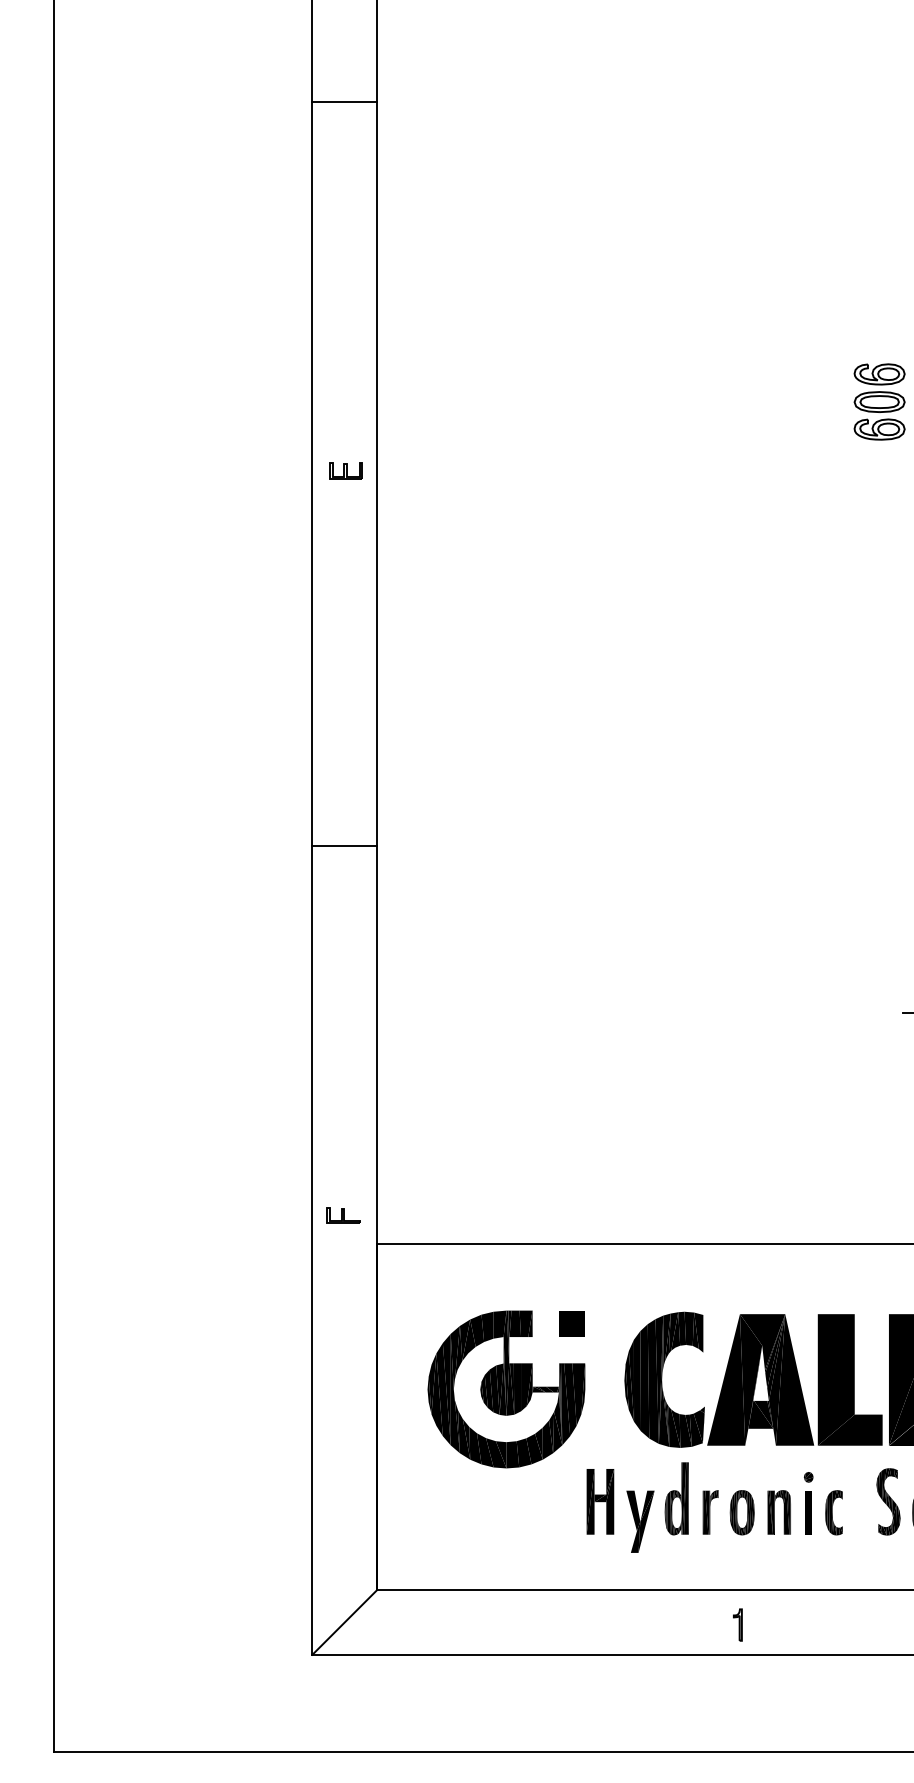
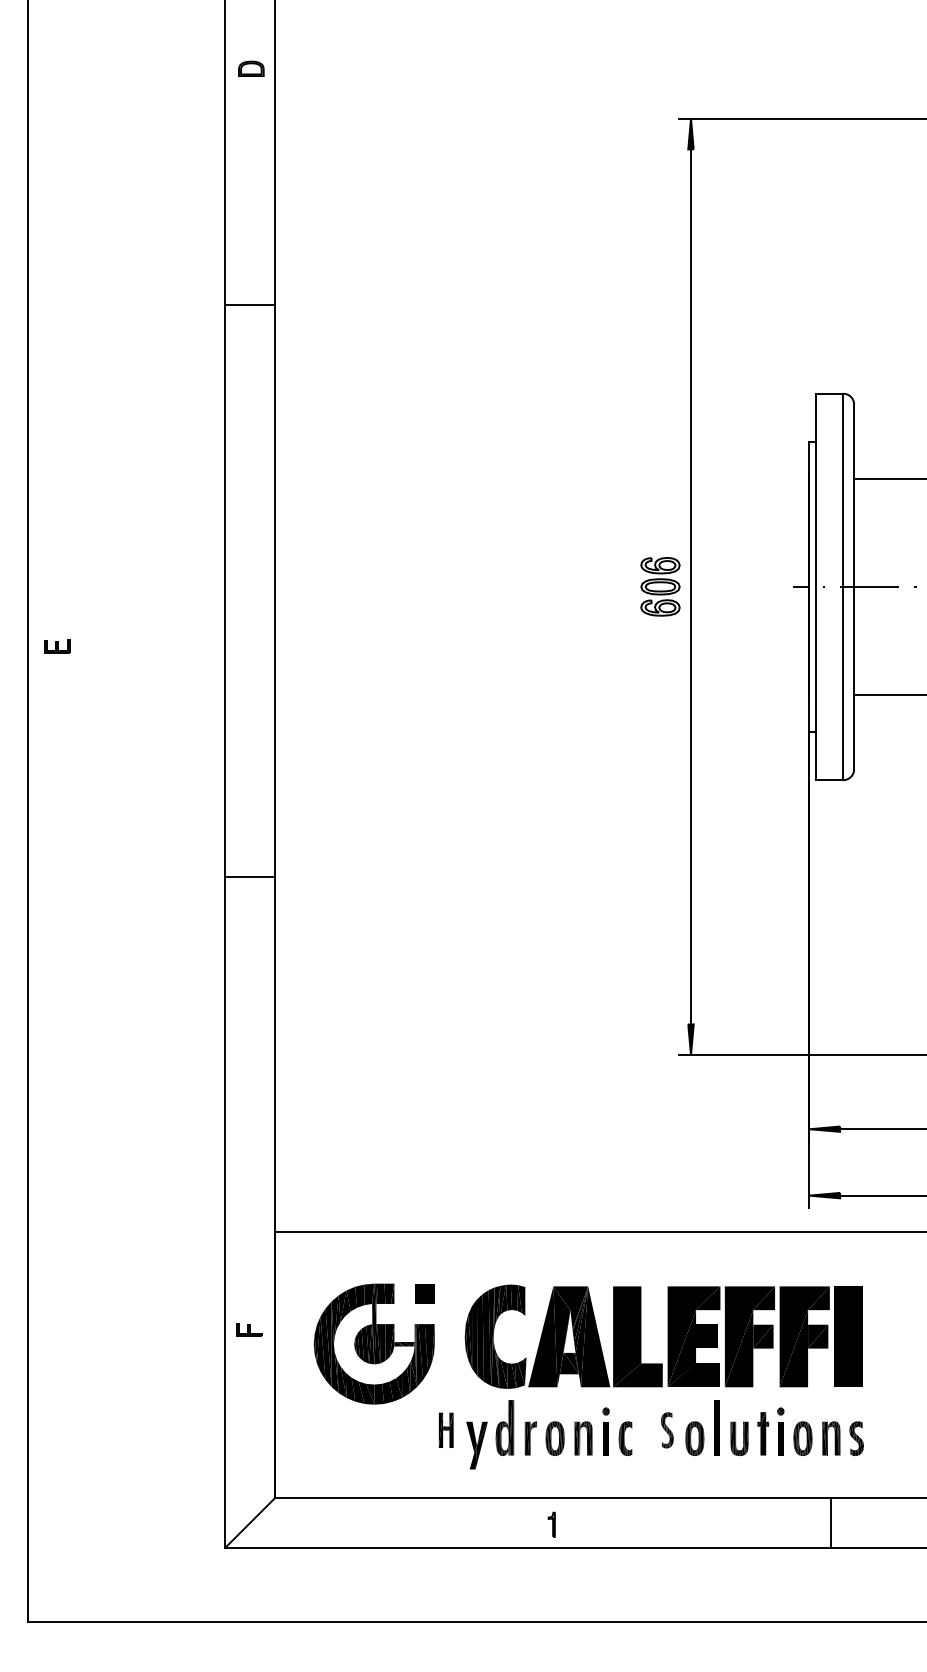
line: (343, 101) -> (249, 304), moved
part: (346, 470) -> (57, 646), moved
line: (343, 846) -> (249, 877), moved
part: (343, 1215) -> (249, 1329), moved
part: (599, 1502) -> (445, 1430), size x0.7
part: (888, 1502) -> (667, 1430), size x0.7

